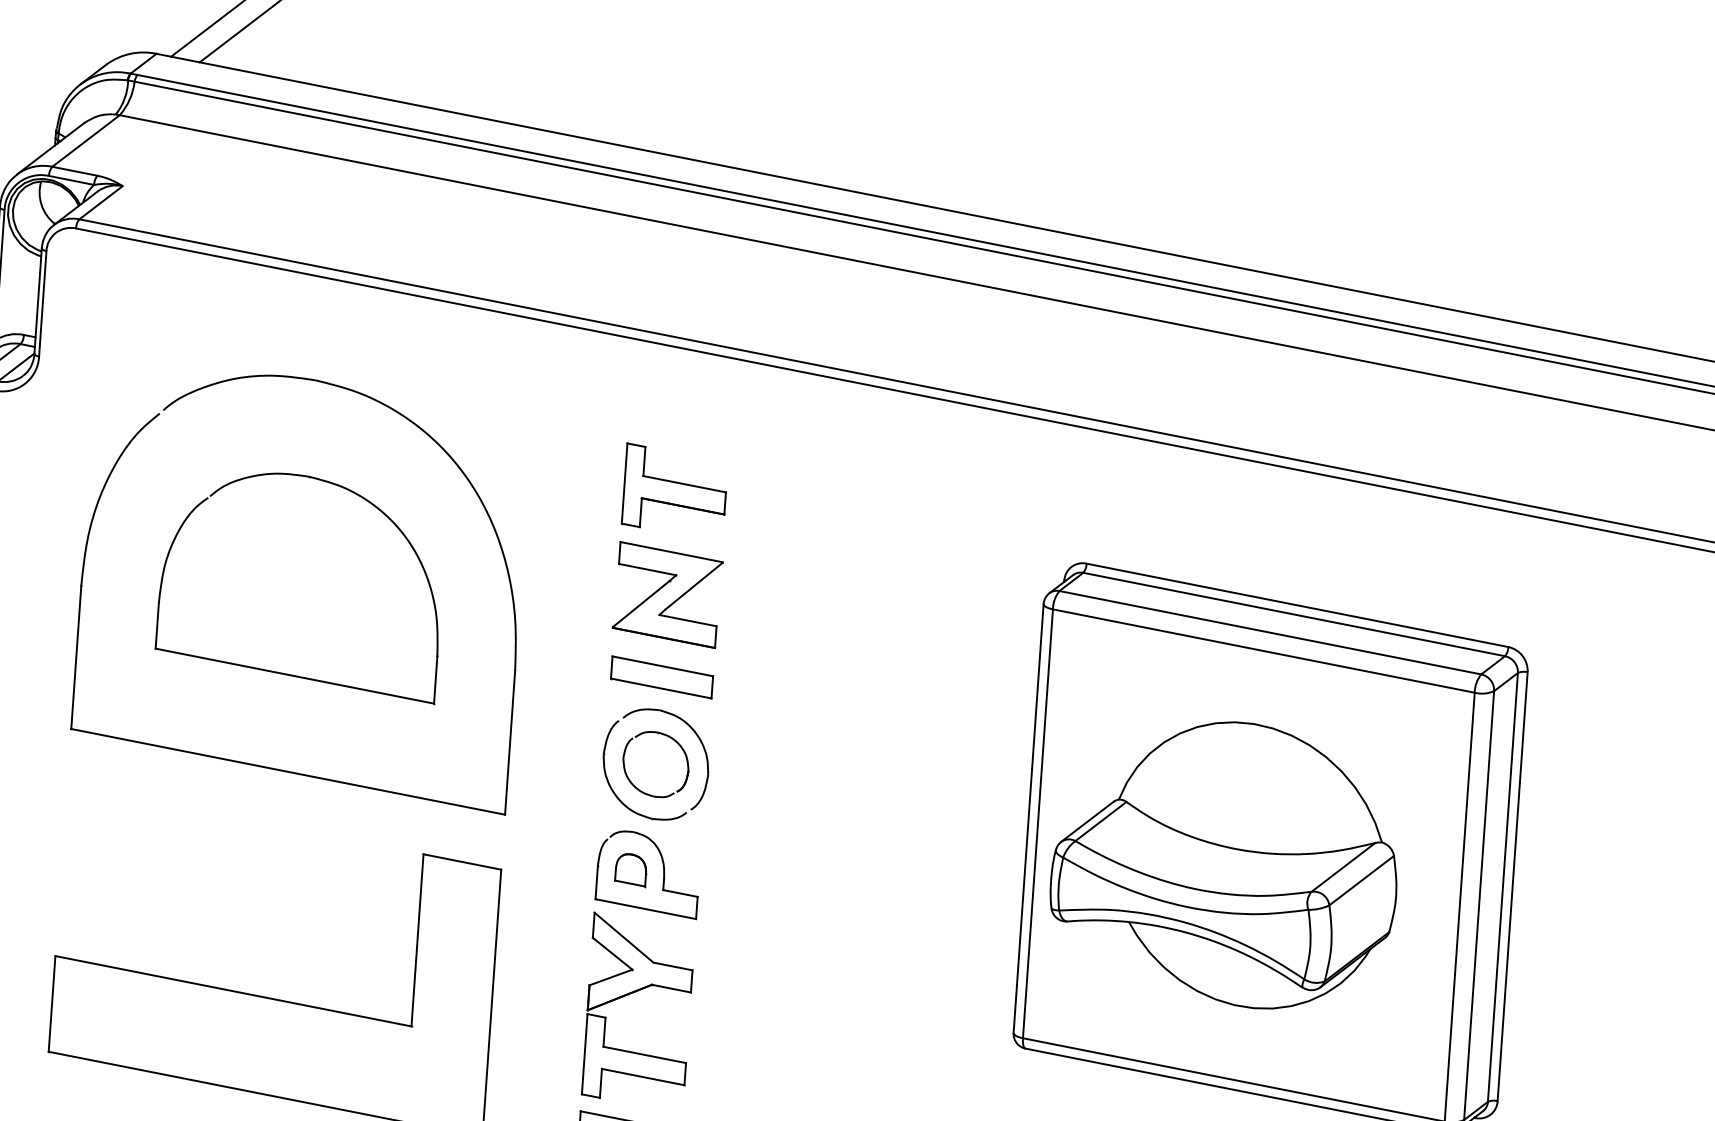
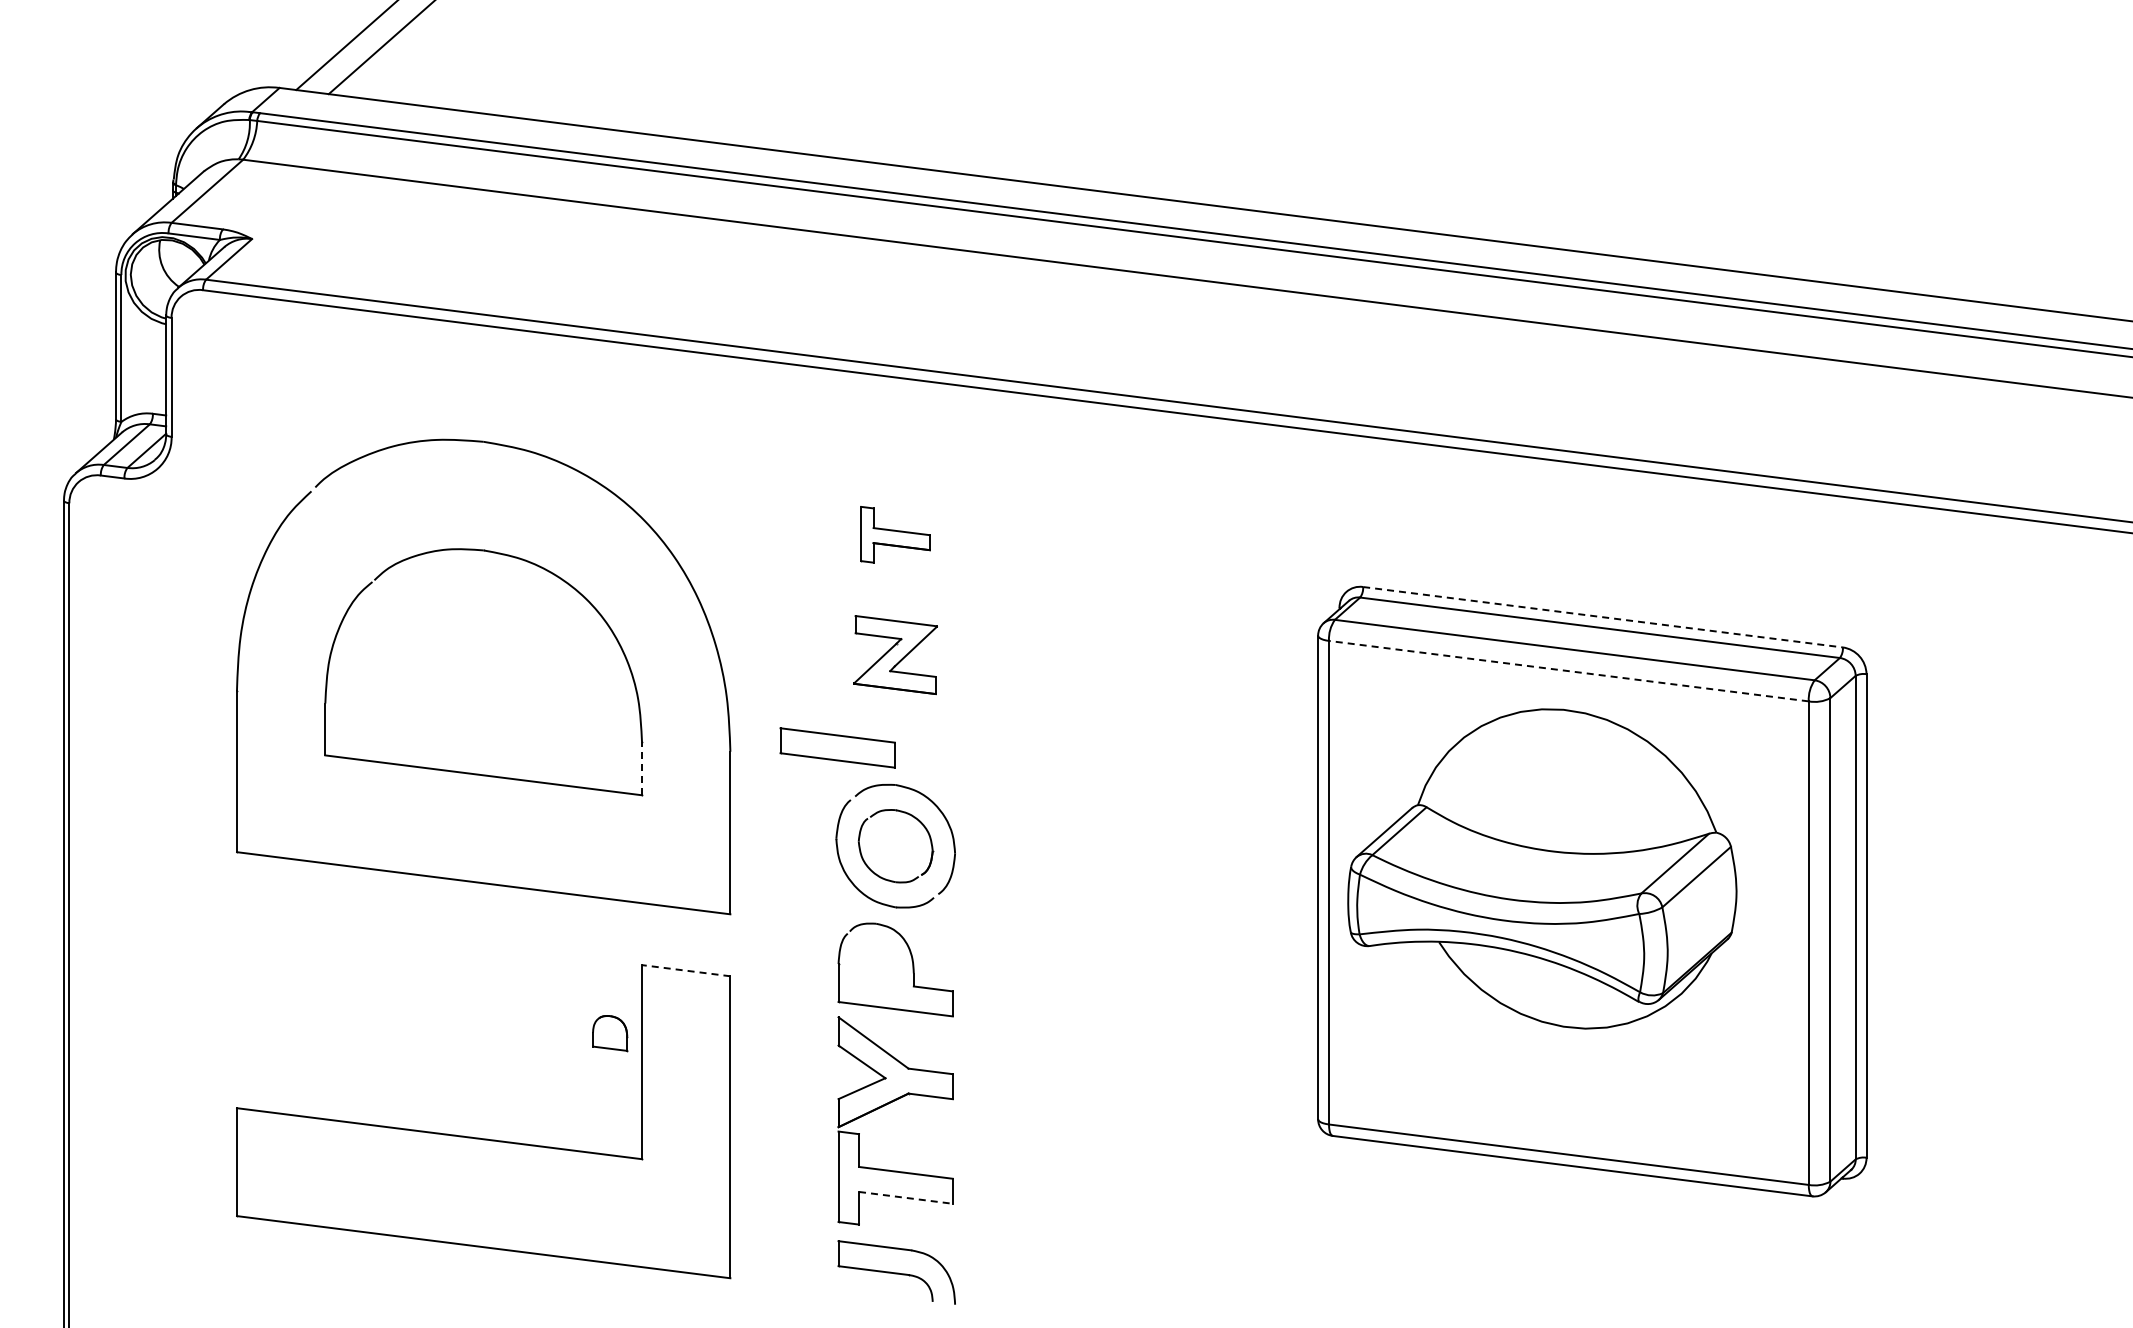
part: (675, 488) -> (895, 534), size x0.6
part: (667, 594) -> (895, 654), size x0.7
line: (1297, 605) -> (1603, 617), solid -> dashed
line: (1263, 651) -> (1568, 671), solid -> dashed
part: (661, 676) -> (837, 747), moved
line: (436, 679) -> (642, 768), solid -> dashed
line: (462, 861) -> (686, 970), solid -> dashed
part: (1225, 863) -> (1542, 868), moved
part: (631, 870) -> (610, 1033), moved
line: (643, 1076) -> (906, 1197), solid -> dashed

